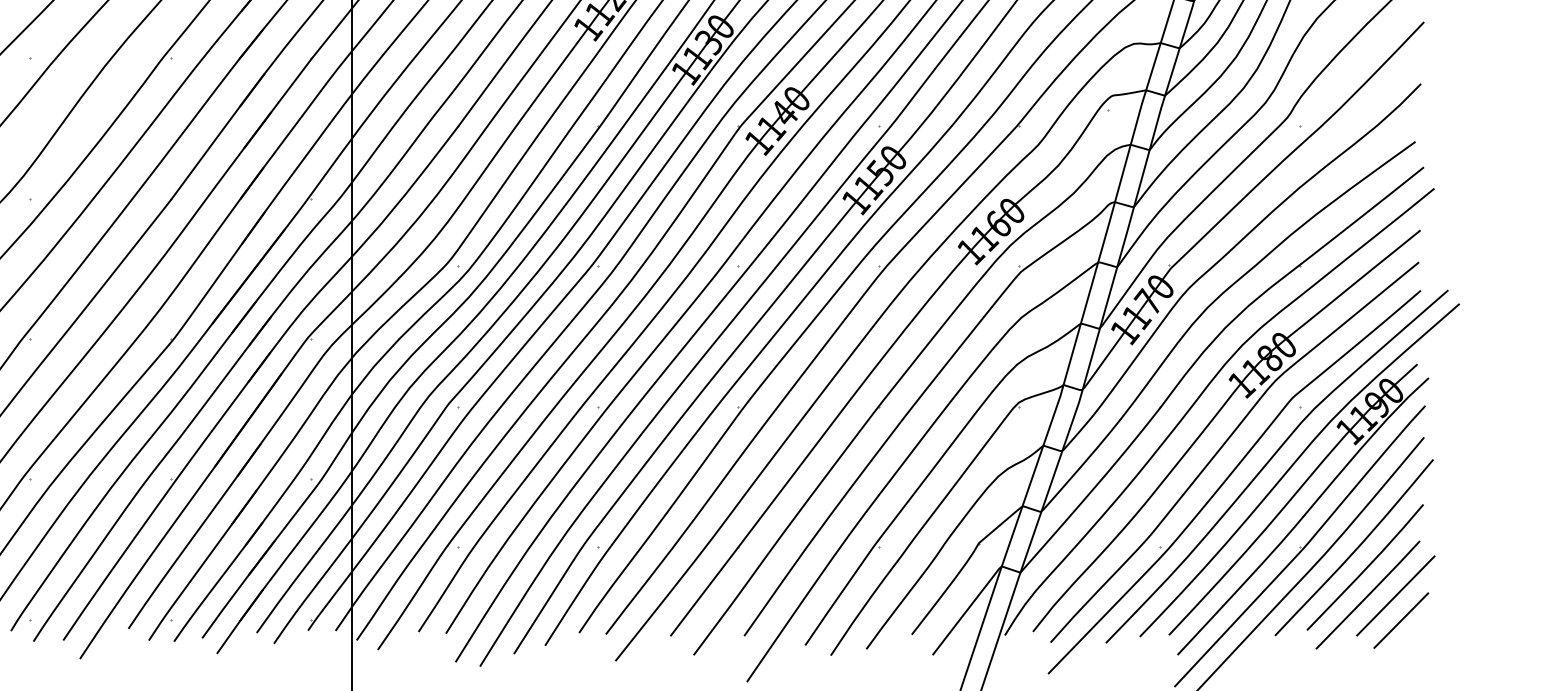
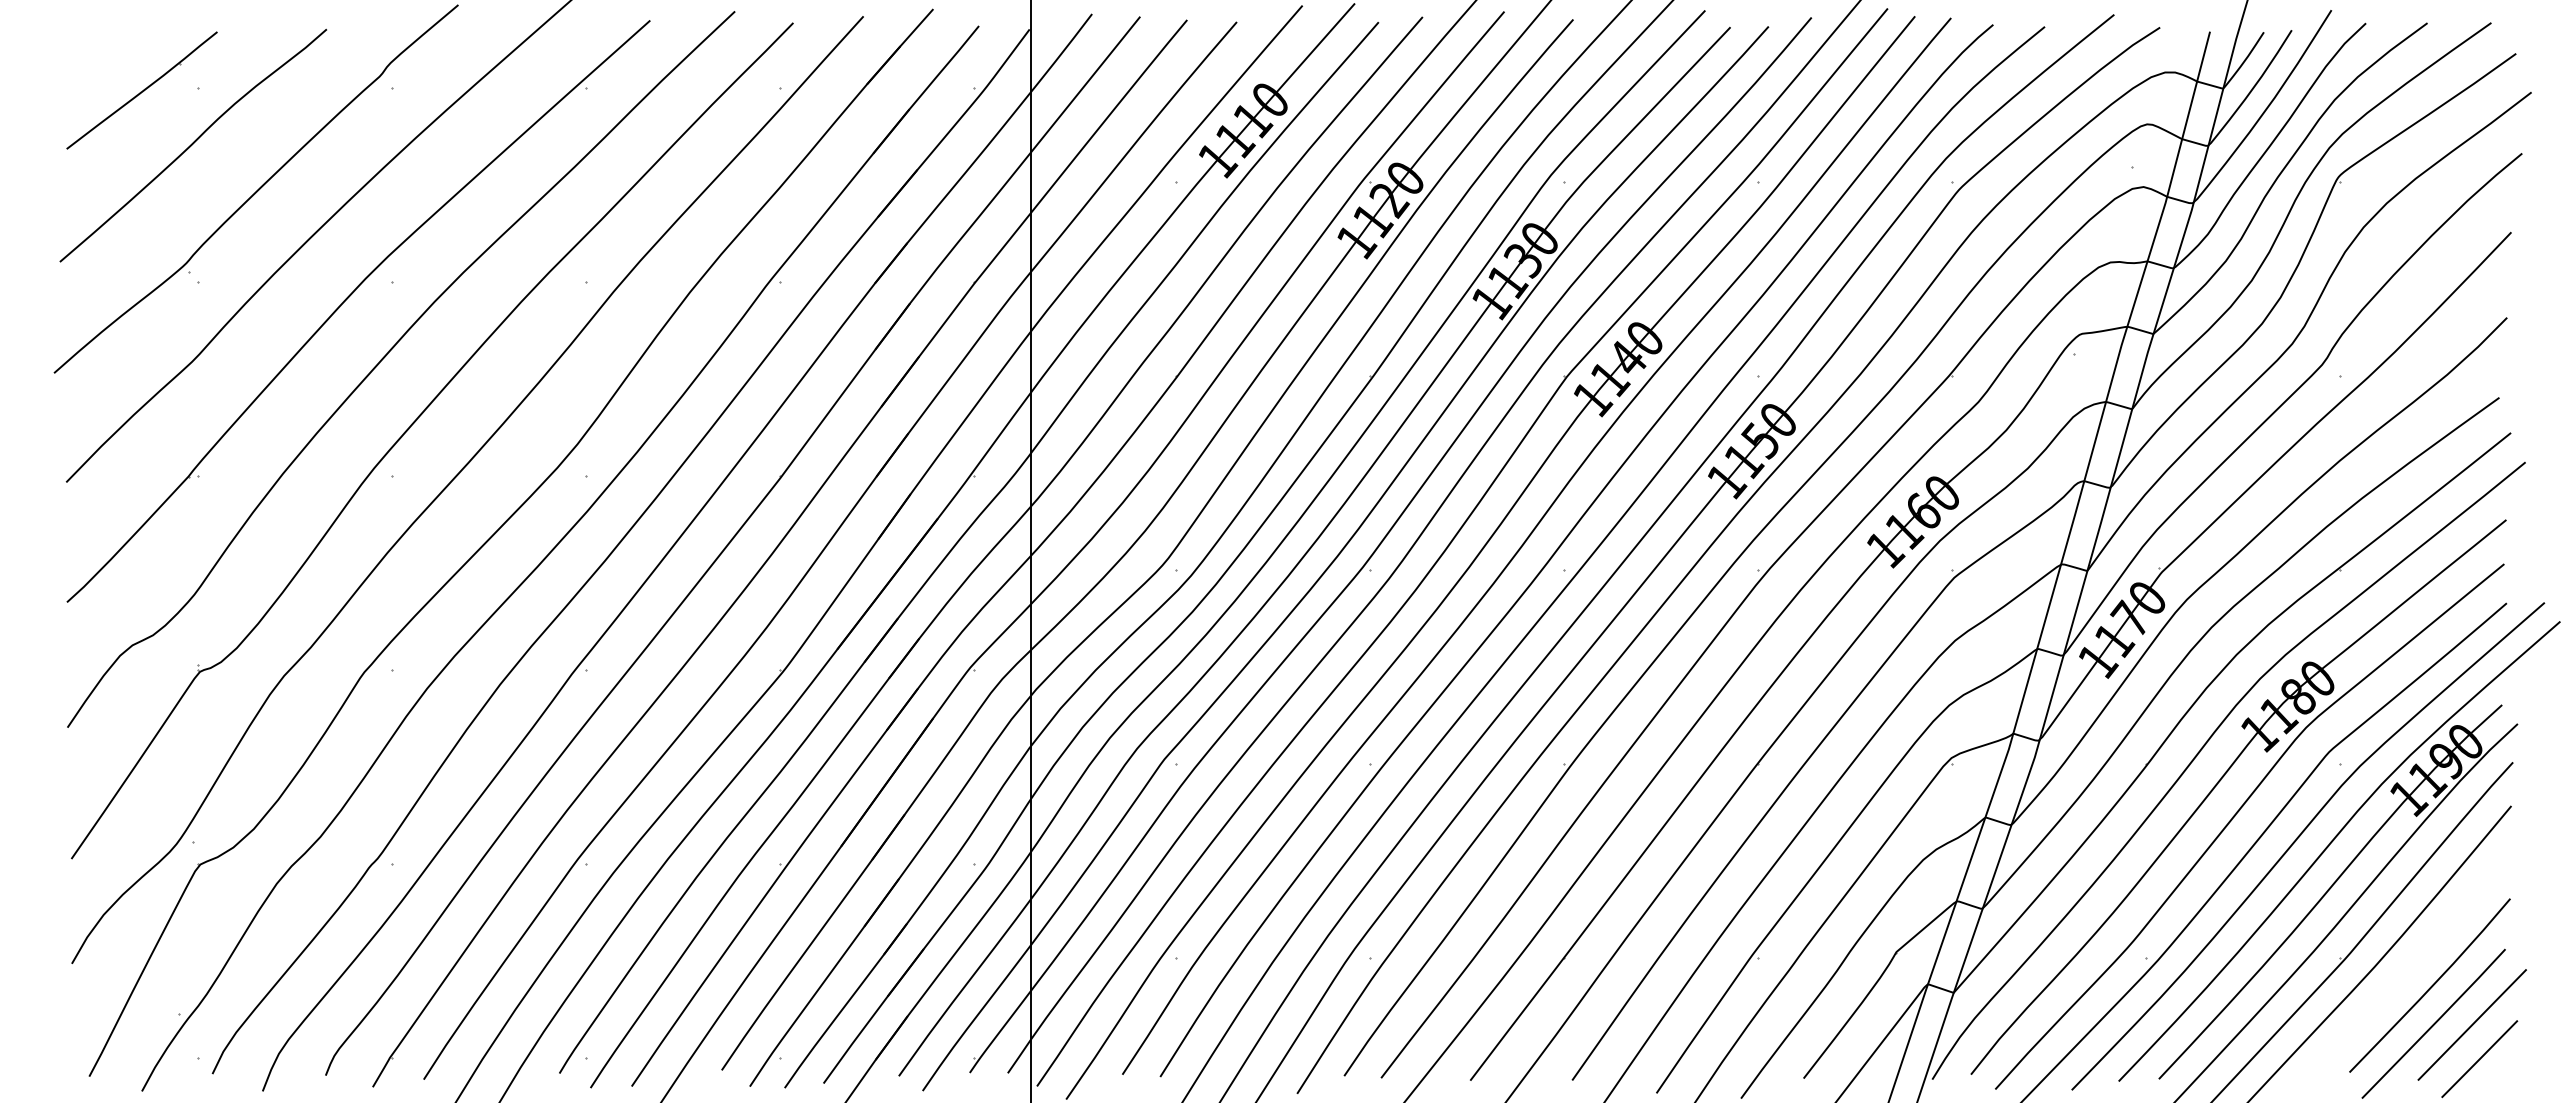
curve: (1355, 549) -> (2416, 960), removed

